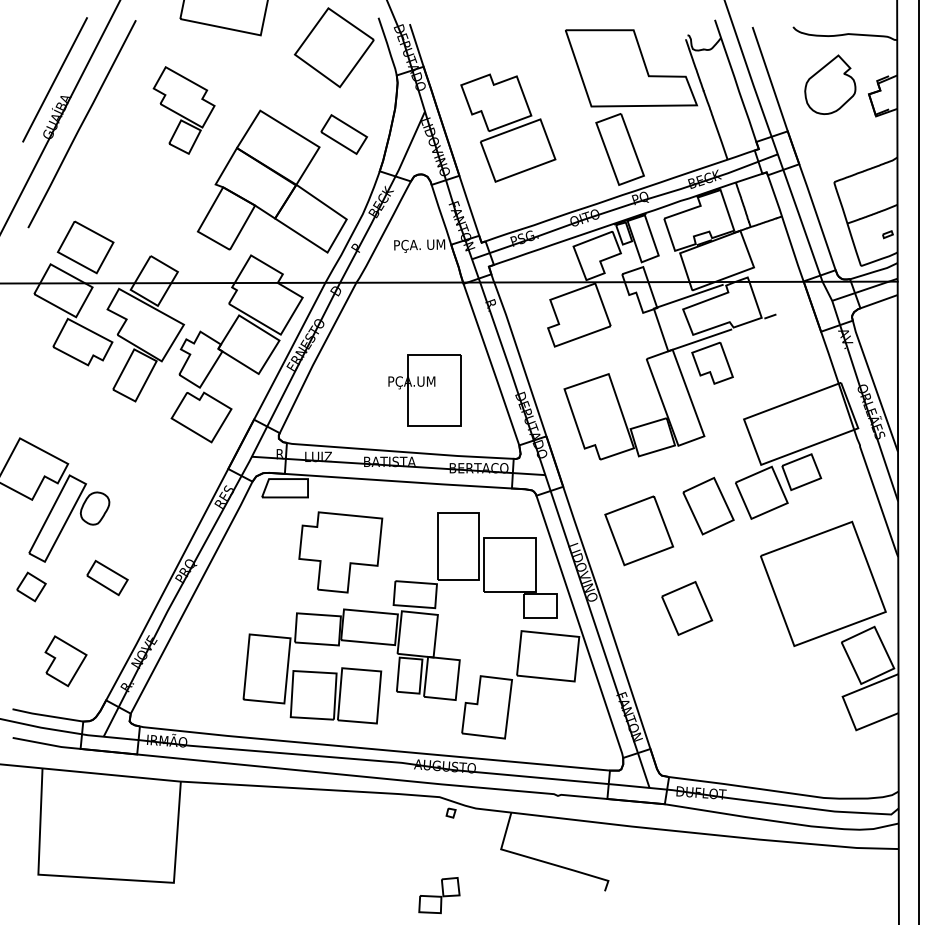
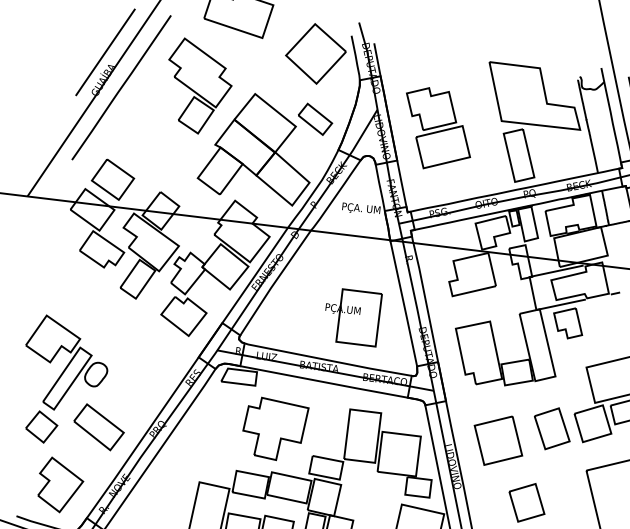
part: (183, 110) -> (198, 86), size x1.43
part: (107, 577) -> (99, 426), size x1.67
part: (31, 586) -> (41, 426), size x1.43
part: (65, 660) -> (60, 484), size x1.43

